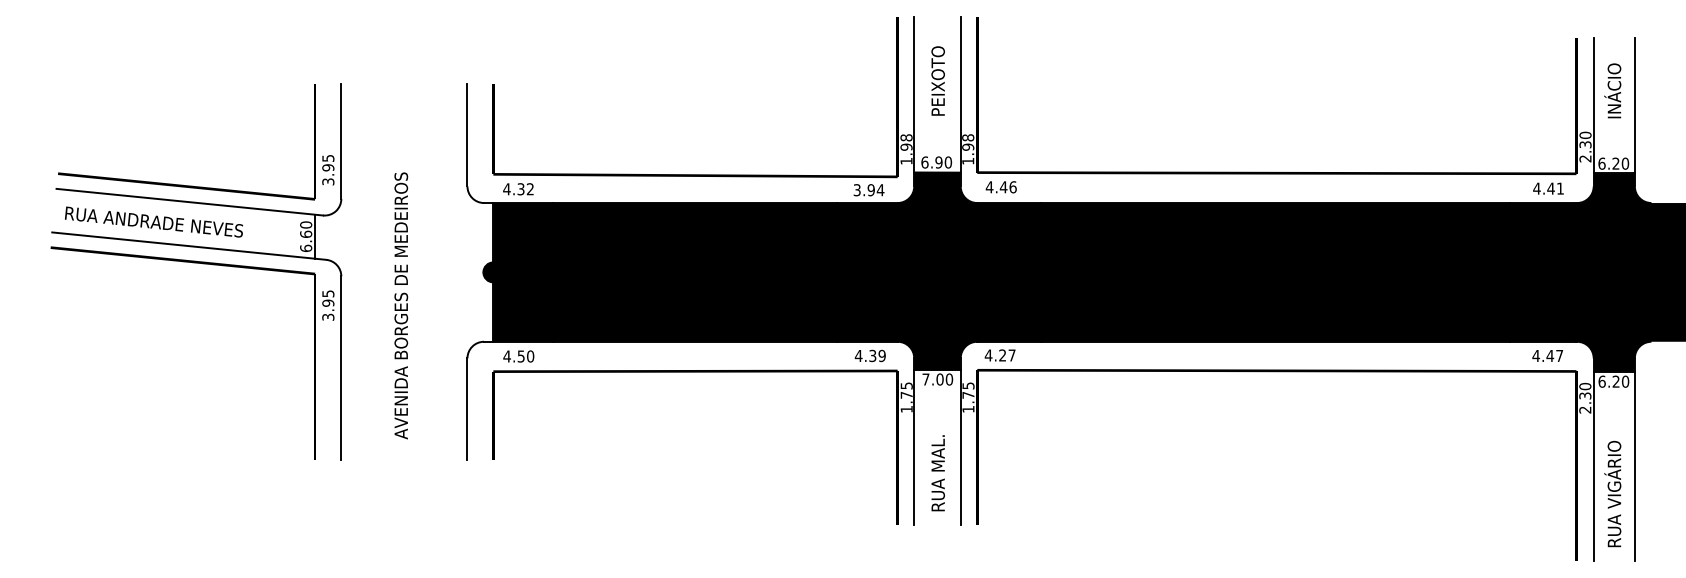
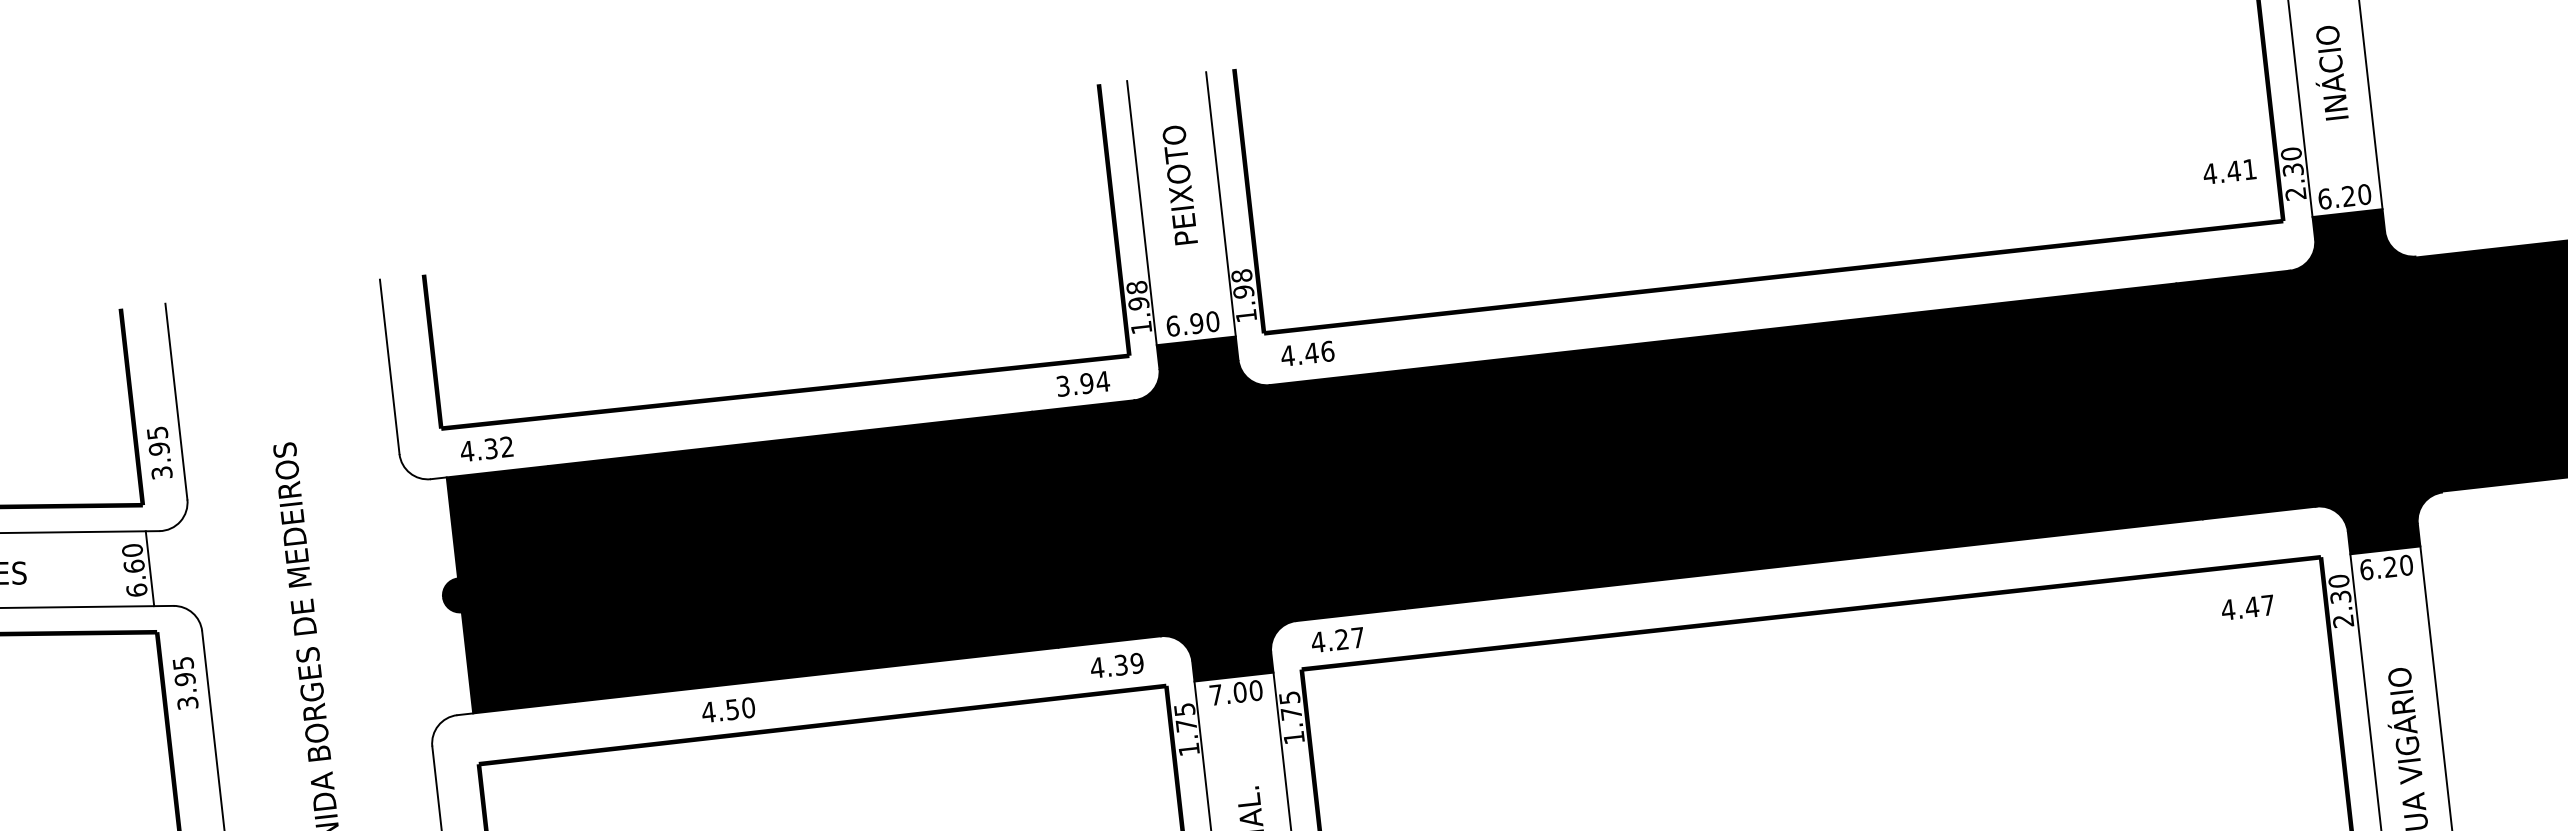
text: (1548, 188) -> (2229, 171), moved
text: (1547, 355) -> (2247, 606), moved
text: (518, 356) -> (727, 710), moved

